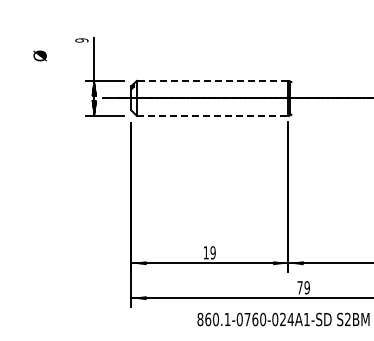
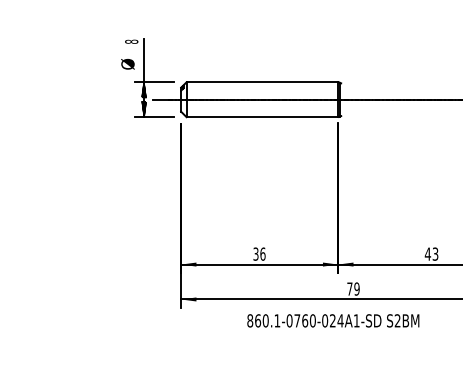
text: (81, 40) -> (131, 41), 9 -> 8
text: (39, 56) -> (127, 64), moved
line: (212, 81) -> (262, 82), dashed -> solid
line: (212, 116) -> (262, 117), dashed -> solid
text: (209, 252) -> (259, 253), 19 -> 36

